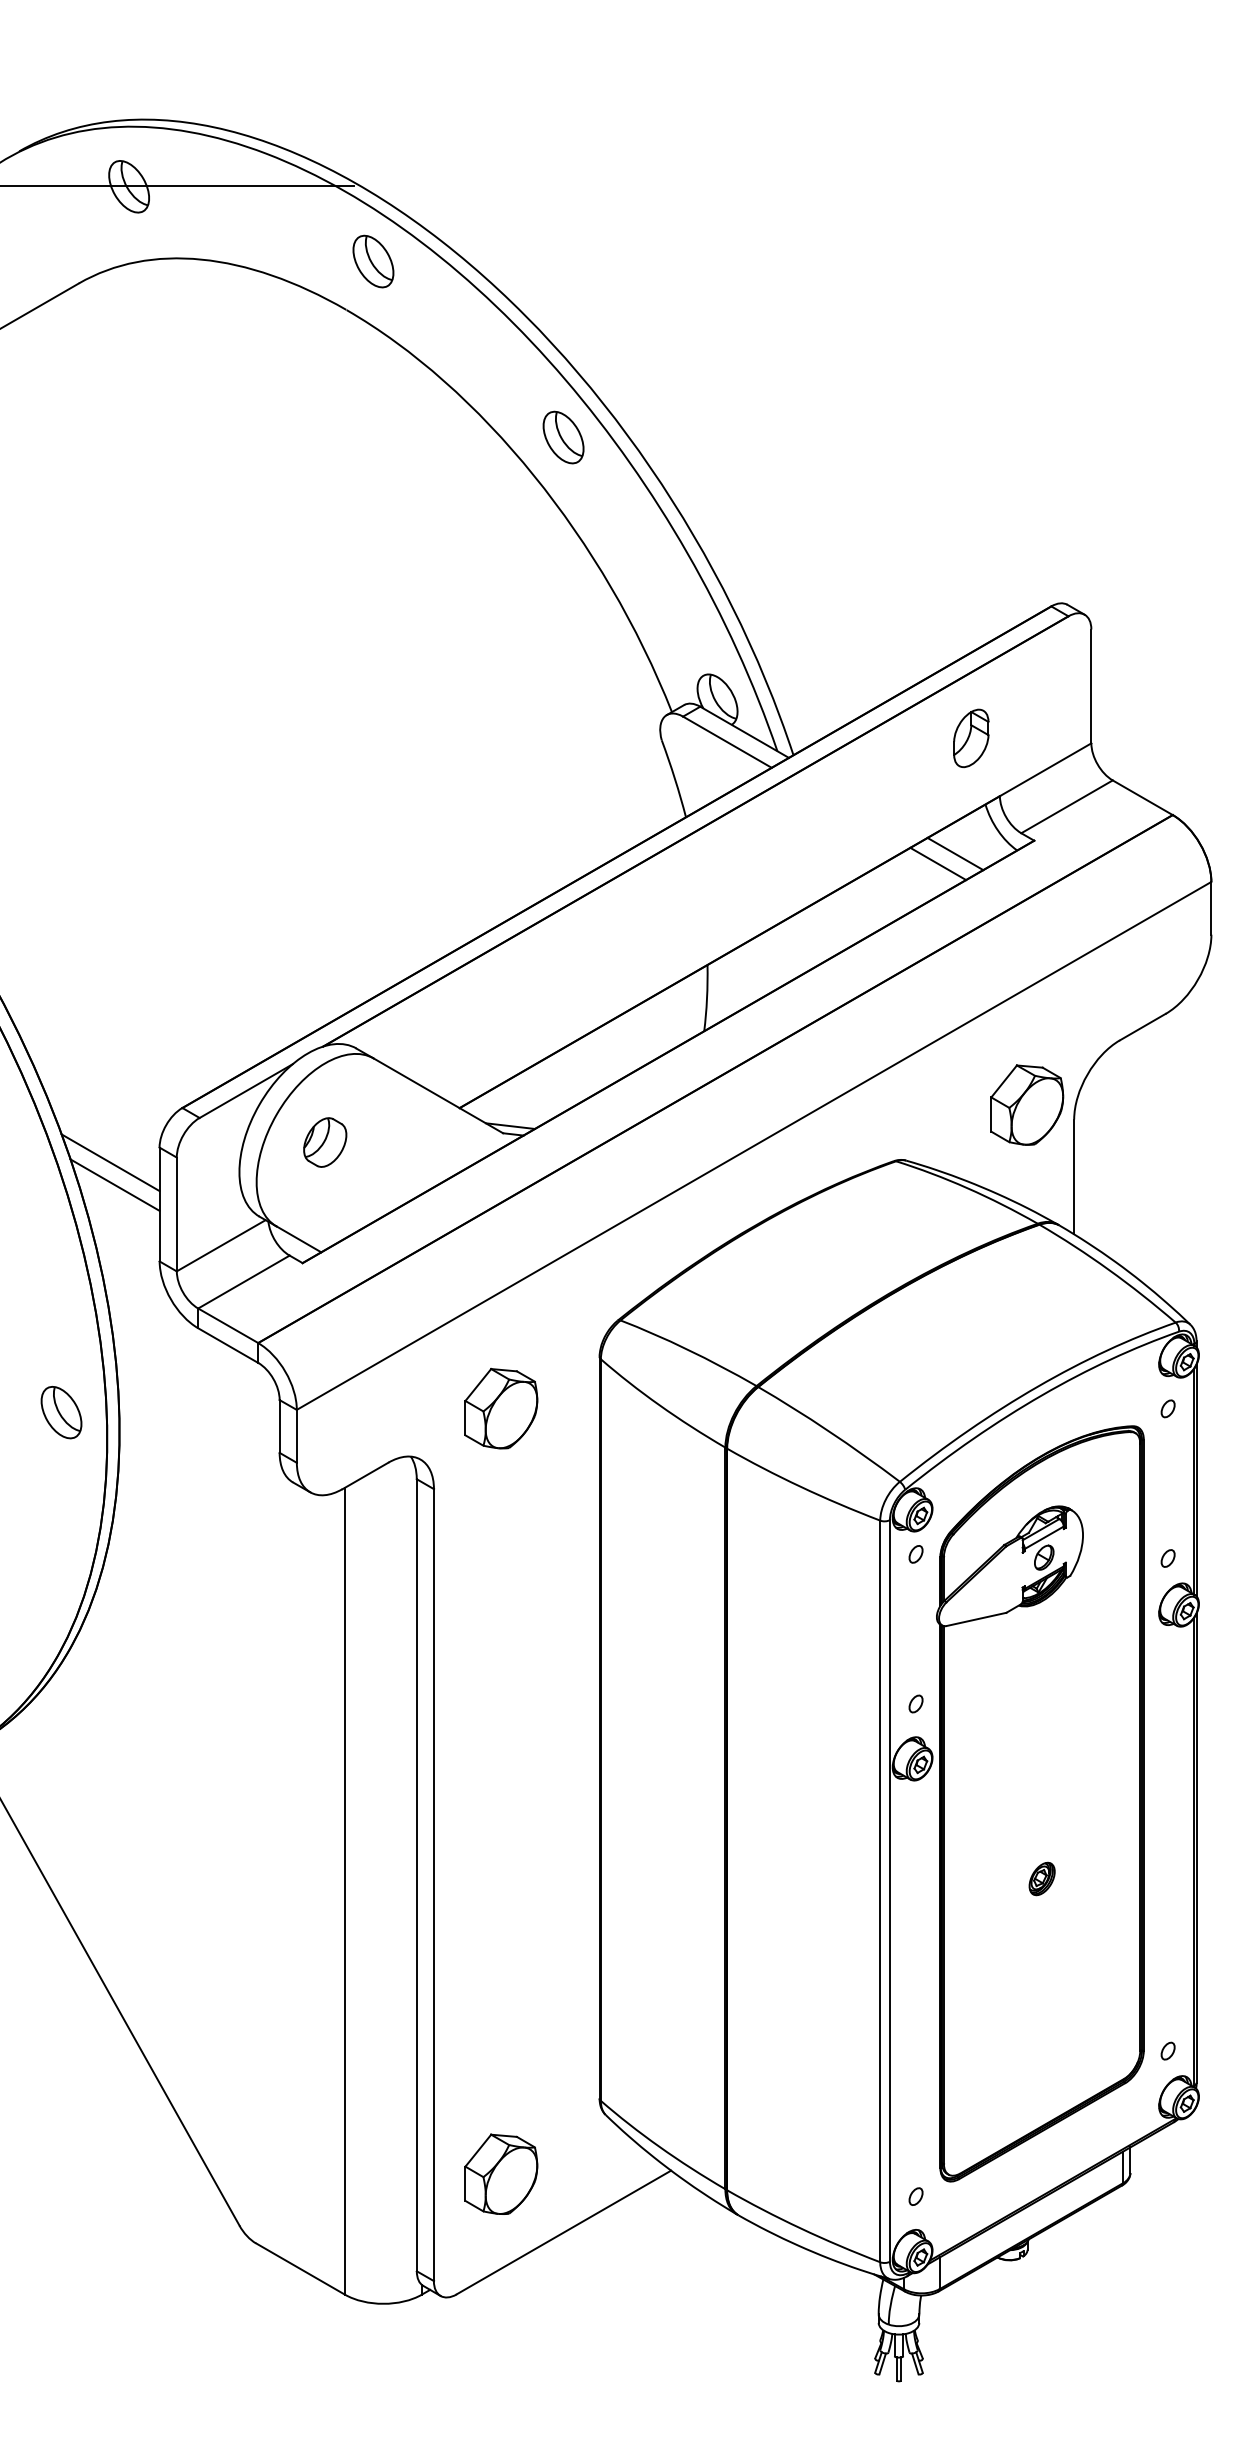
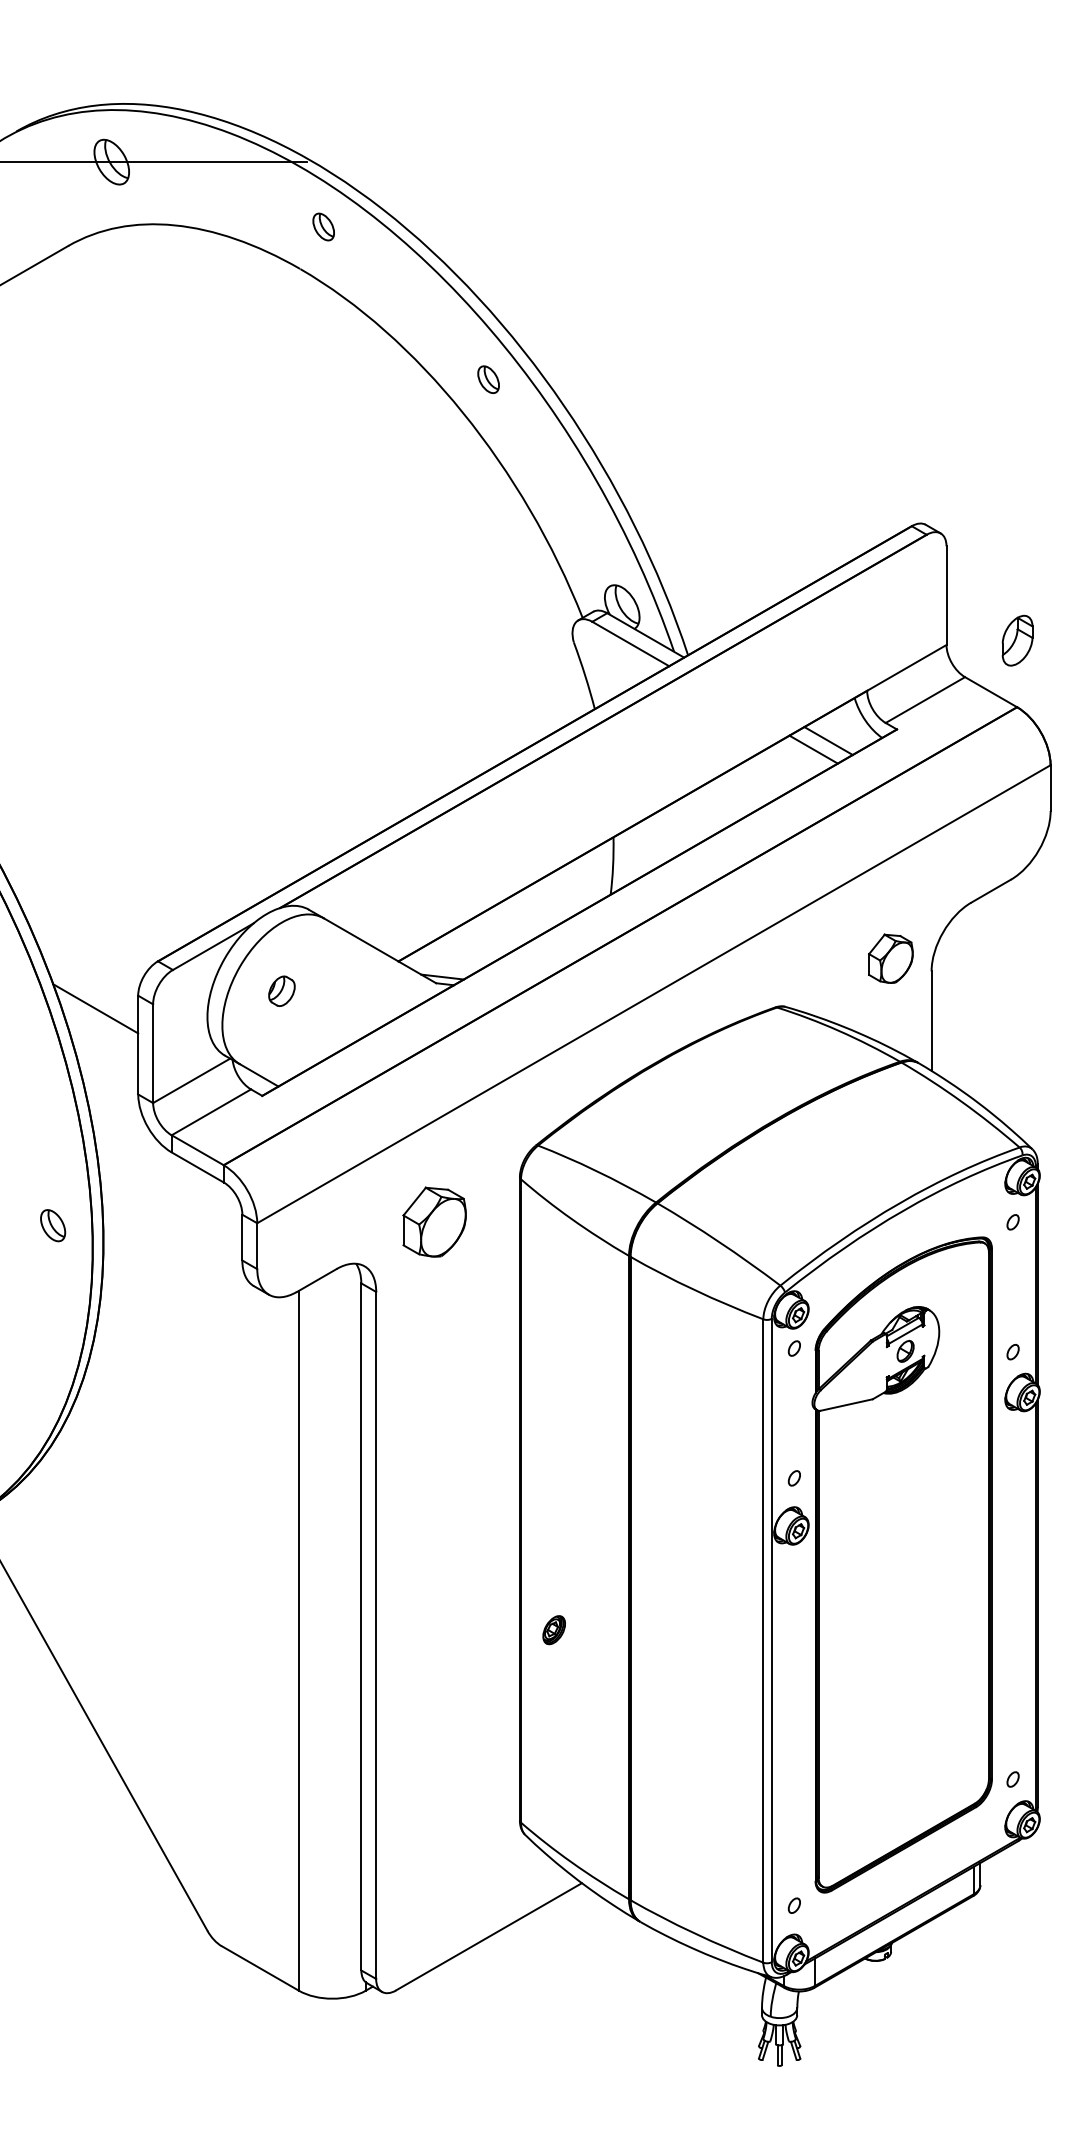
part: (373, 261) -> (323, 226), size x0.6
part: (563, 437) -> (488, 379), size x0.6
part: (971, 738) -> (1017, 640), moved
part: (1027, 1104) -> (891, 958), size x0.7
part: (325, 1142) -> (282, 991), size x0.7
line: (114, 1184) -> (99, 1027), removed
part: (61, 1412) -> (53, 1225), size x0.7
part: (1041, 1878) -> (553, 1629), moved
part: (501, 2173) -> (434, 1885), removed

